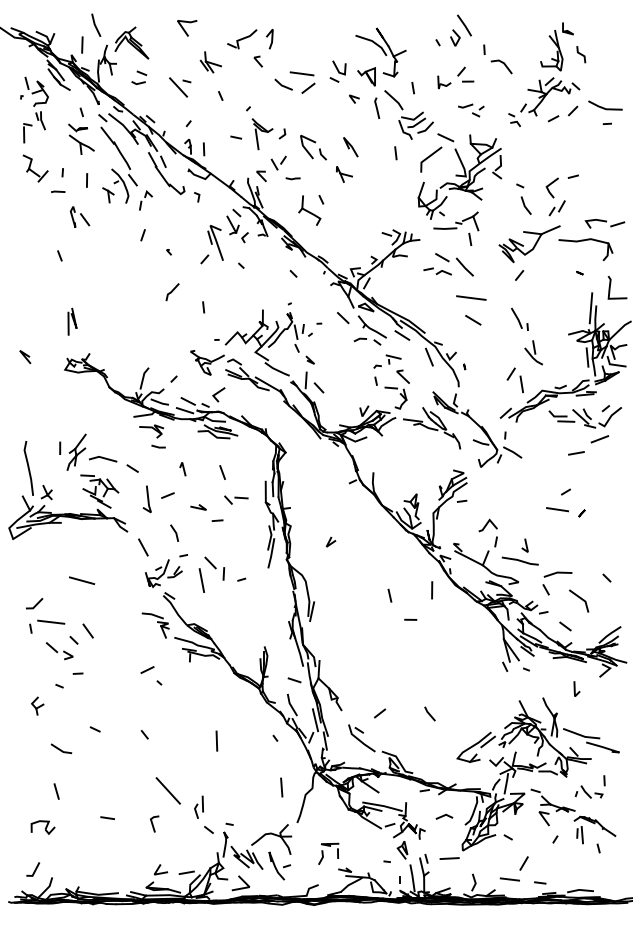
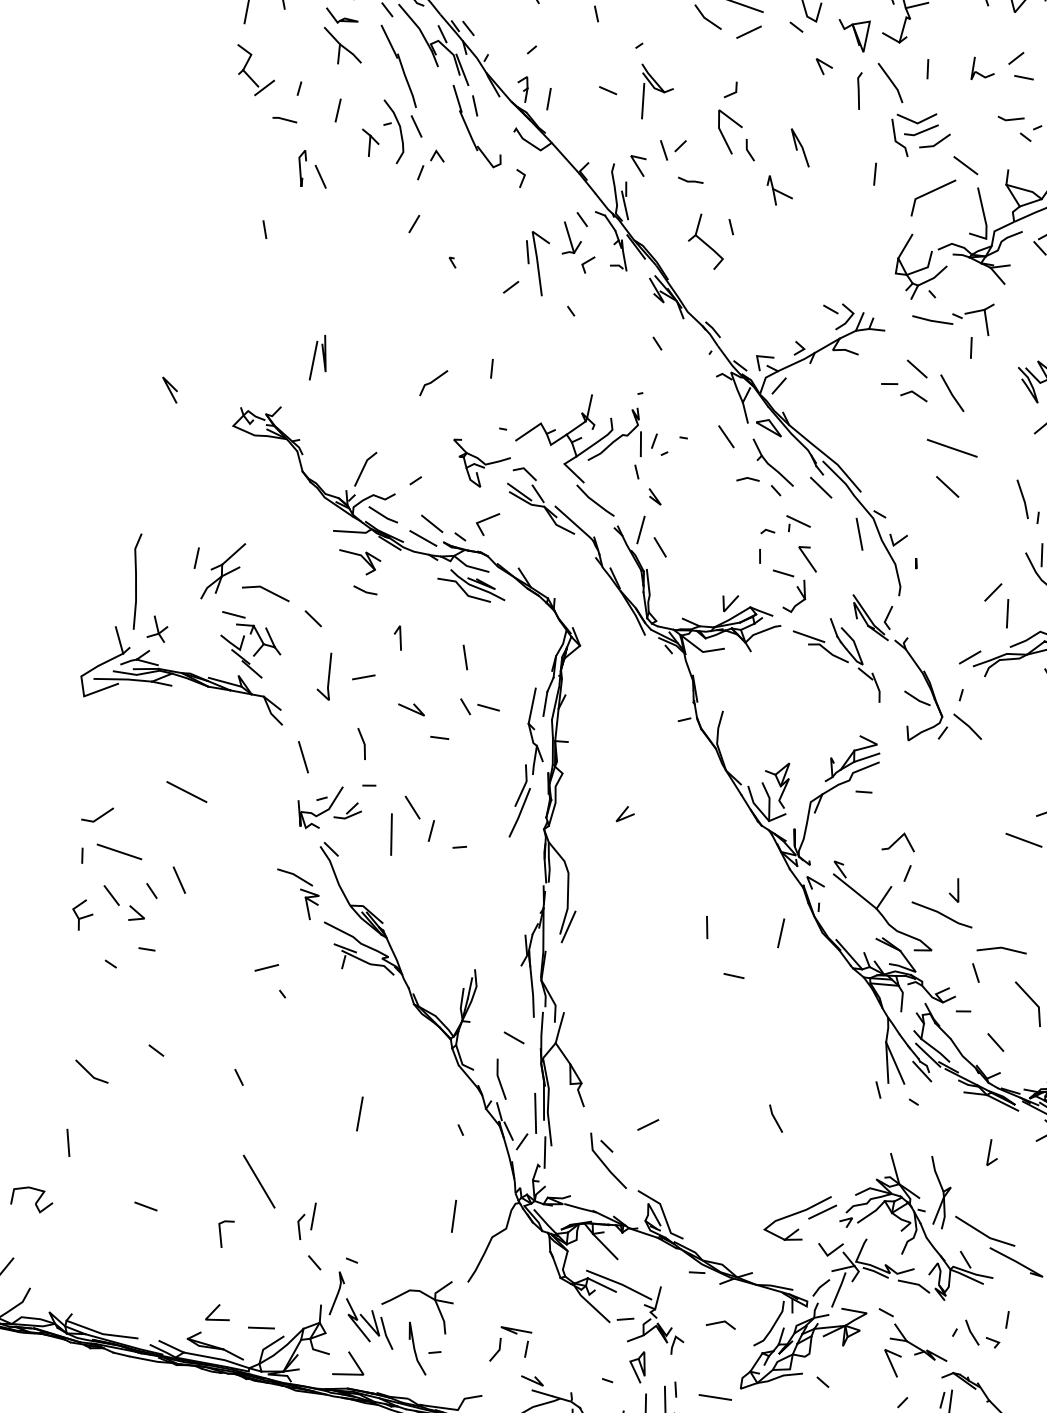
line: (283, 134) -> (733, 91), moved
line: (172, 292) -> (433, 383), moved
part: (72, 321) -> (321, 358), moved
part: (37, 705) -> (82, 914), moved
line: (429, 713) -> (775, 1117), moved

